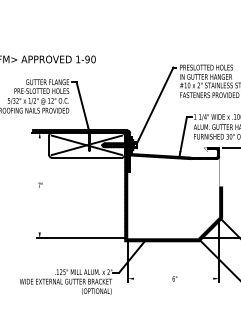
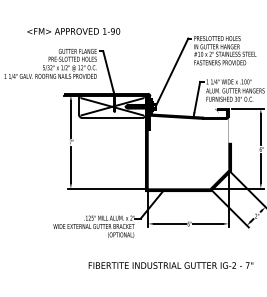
line: (39, 158) -> (70, 118), added
line: (39, 211) -> (70, 164), added
line: (151, 278) -> (169, 223), added
line: (196, 278) -> (208, 223), added

